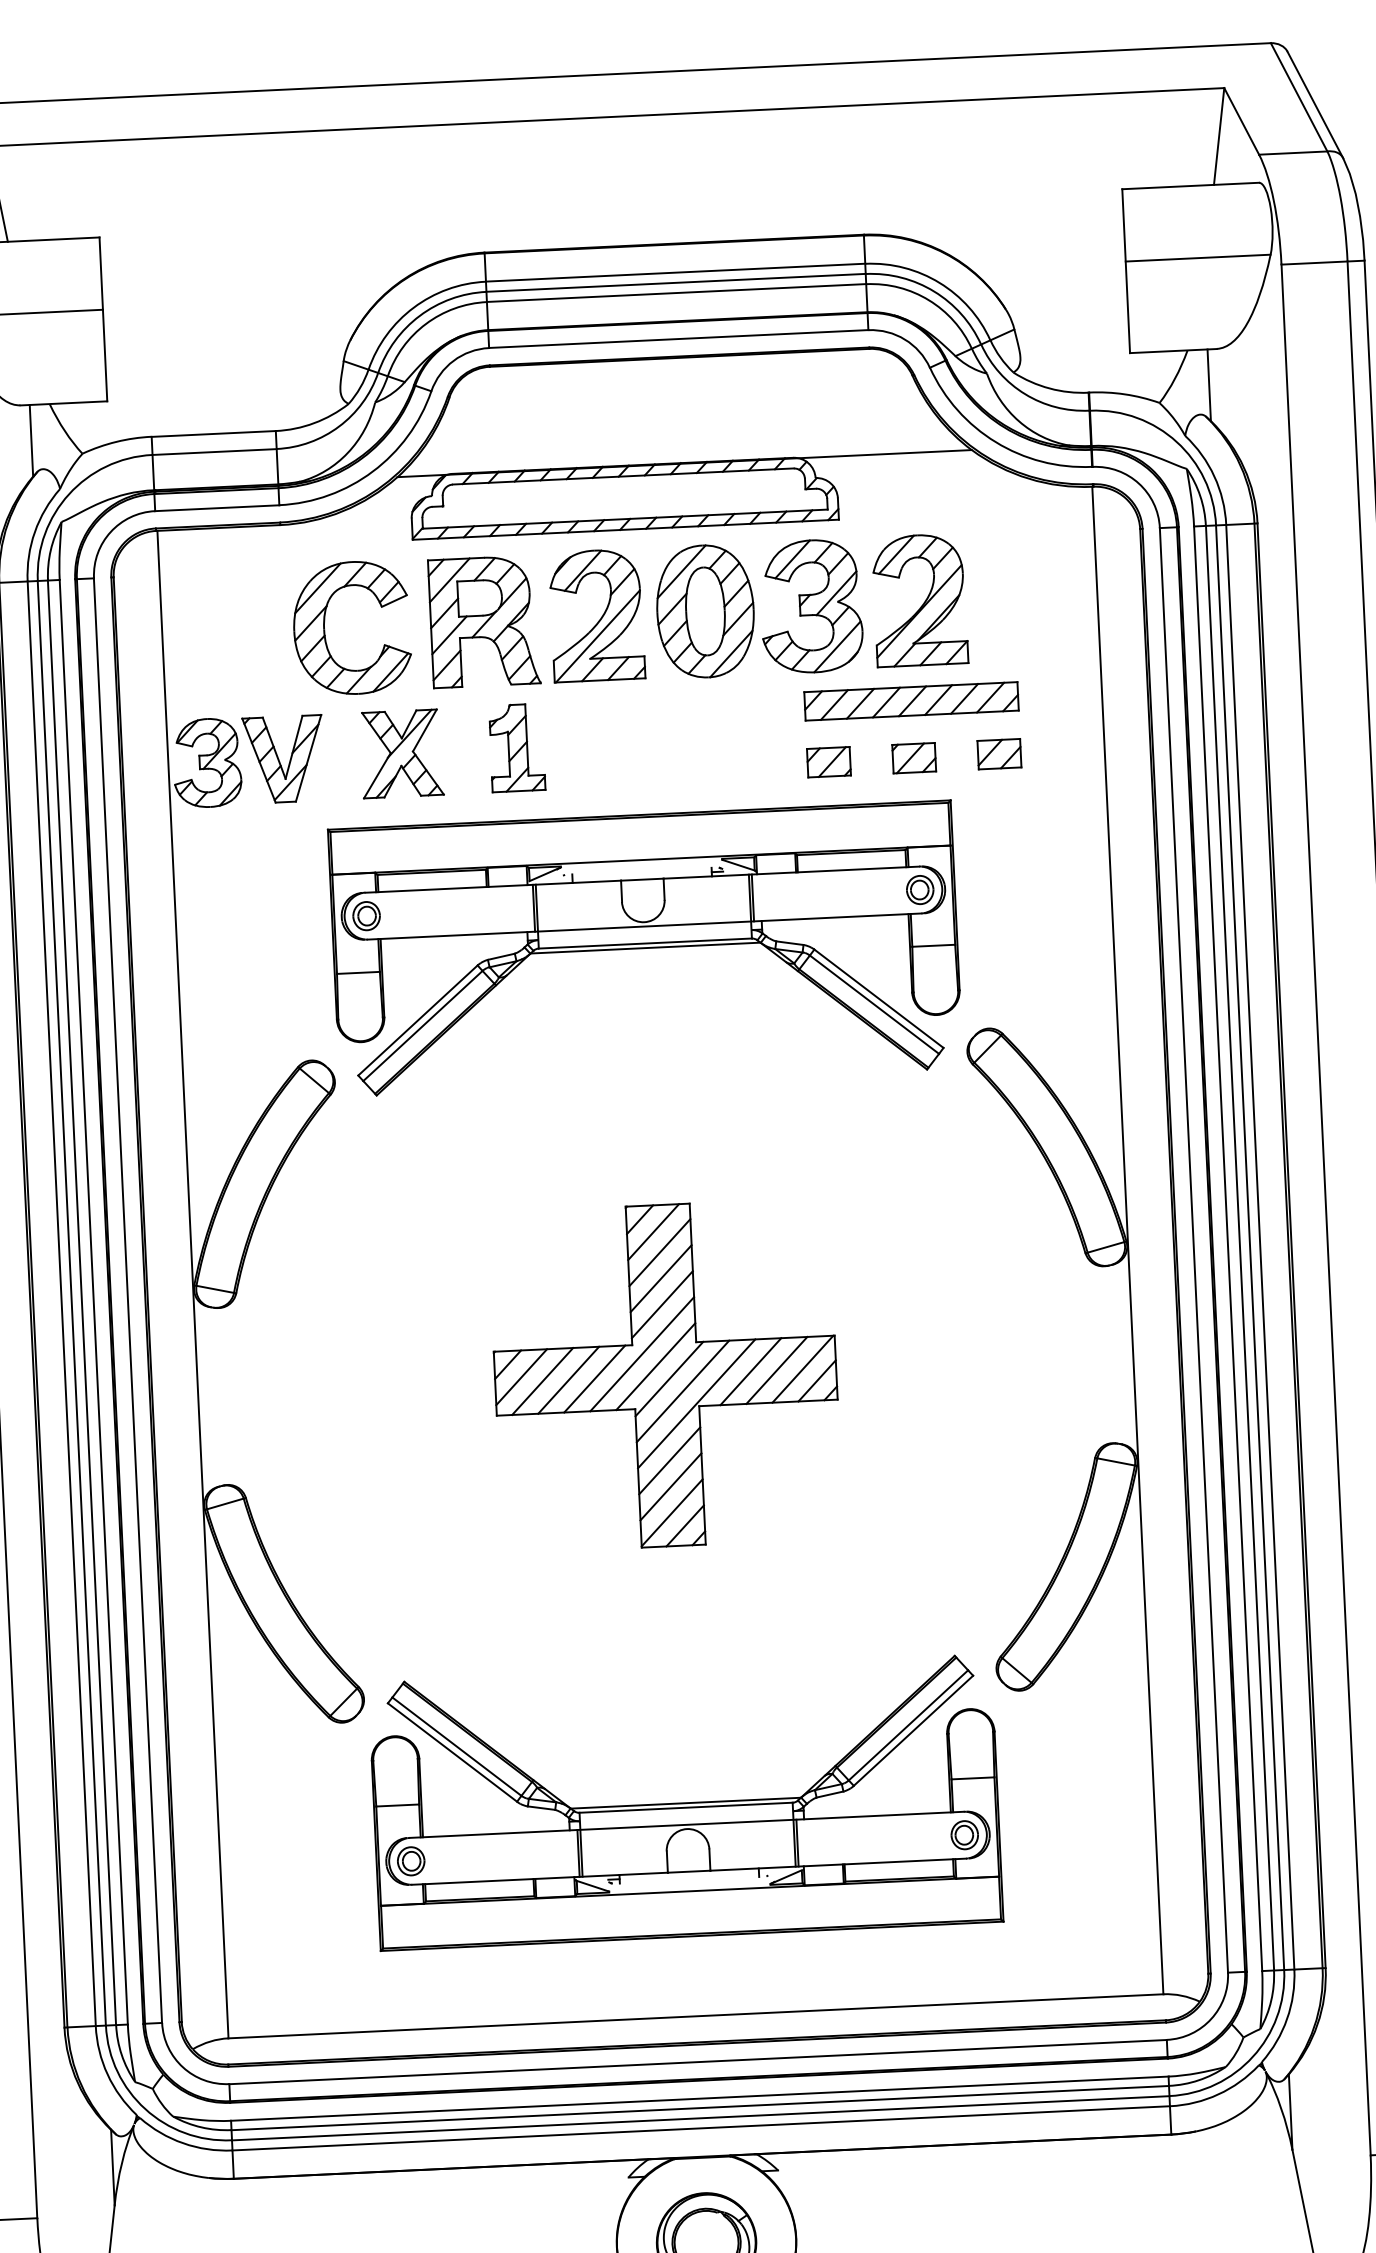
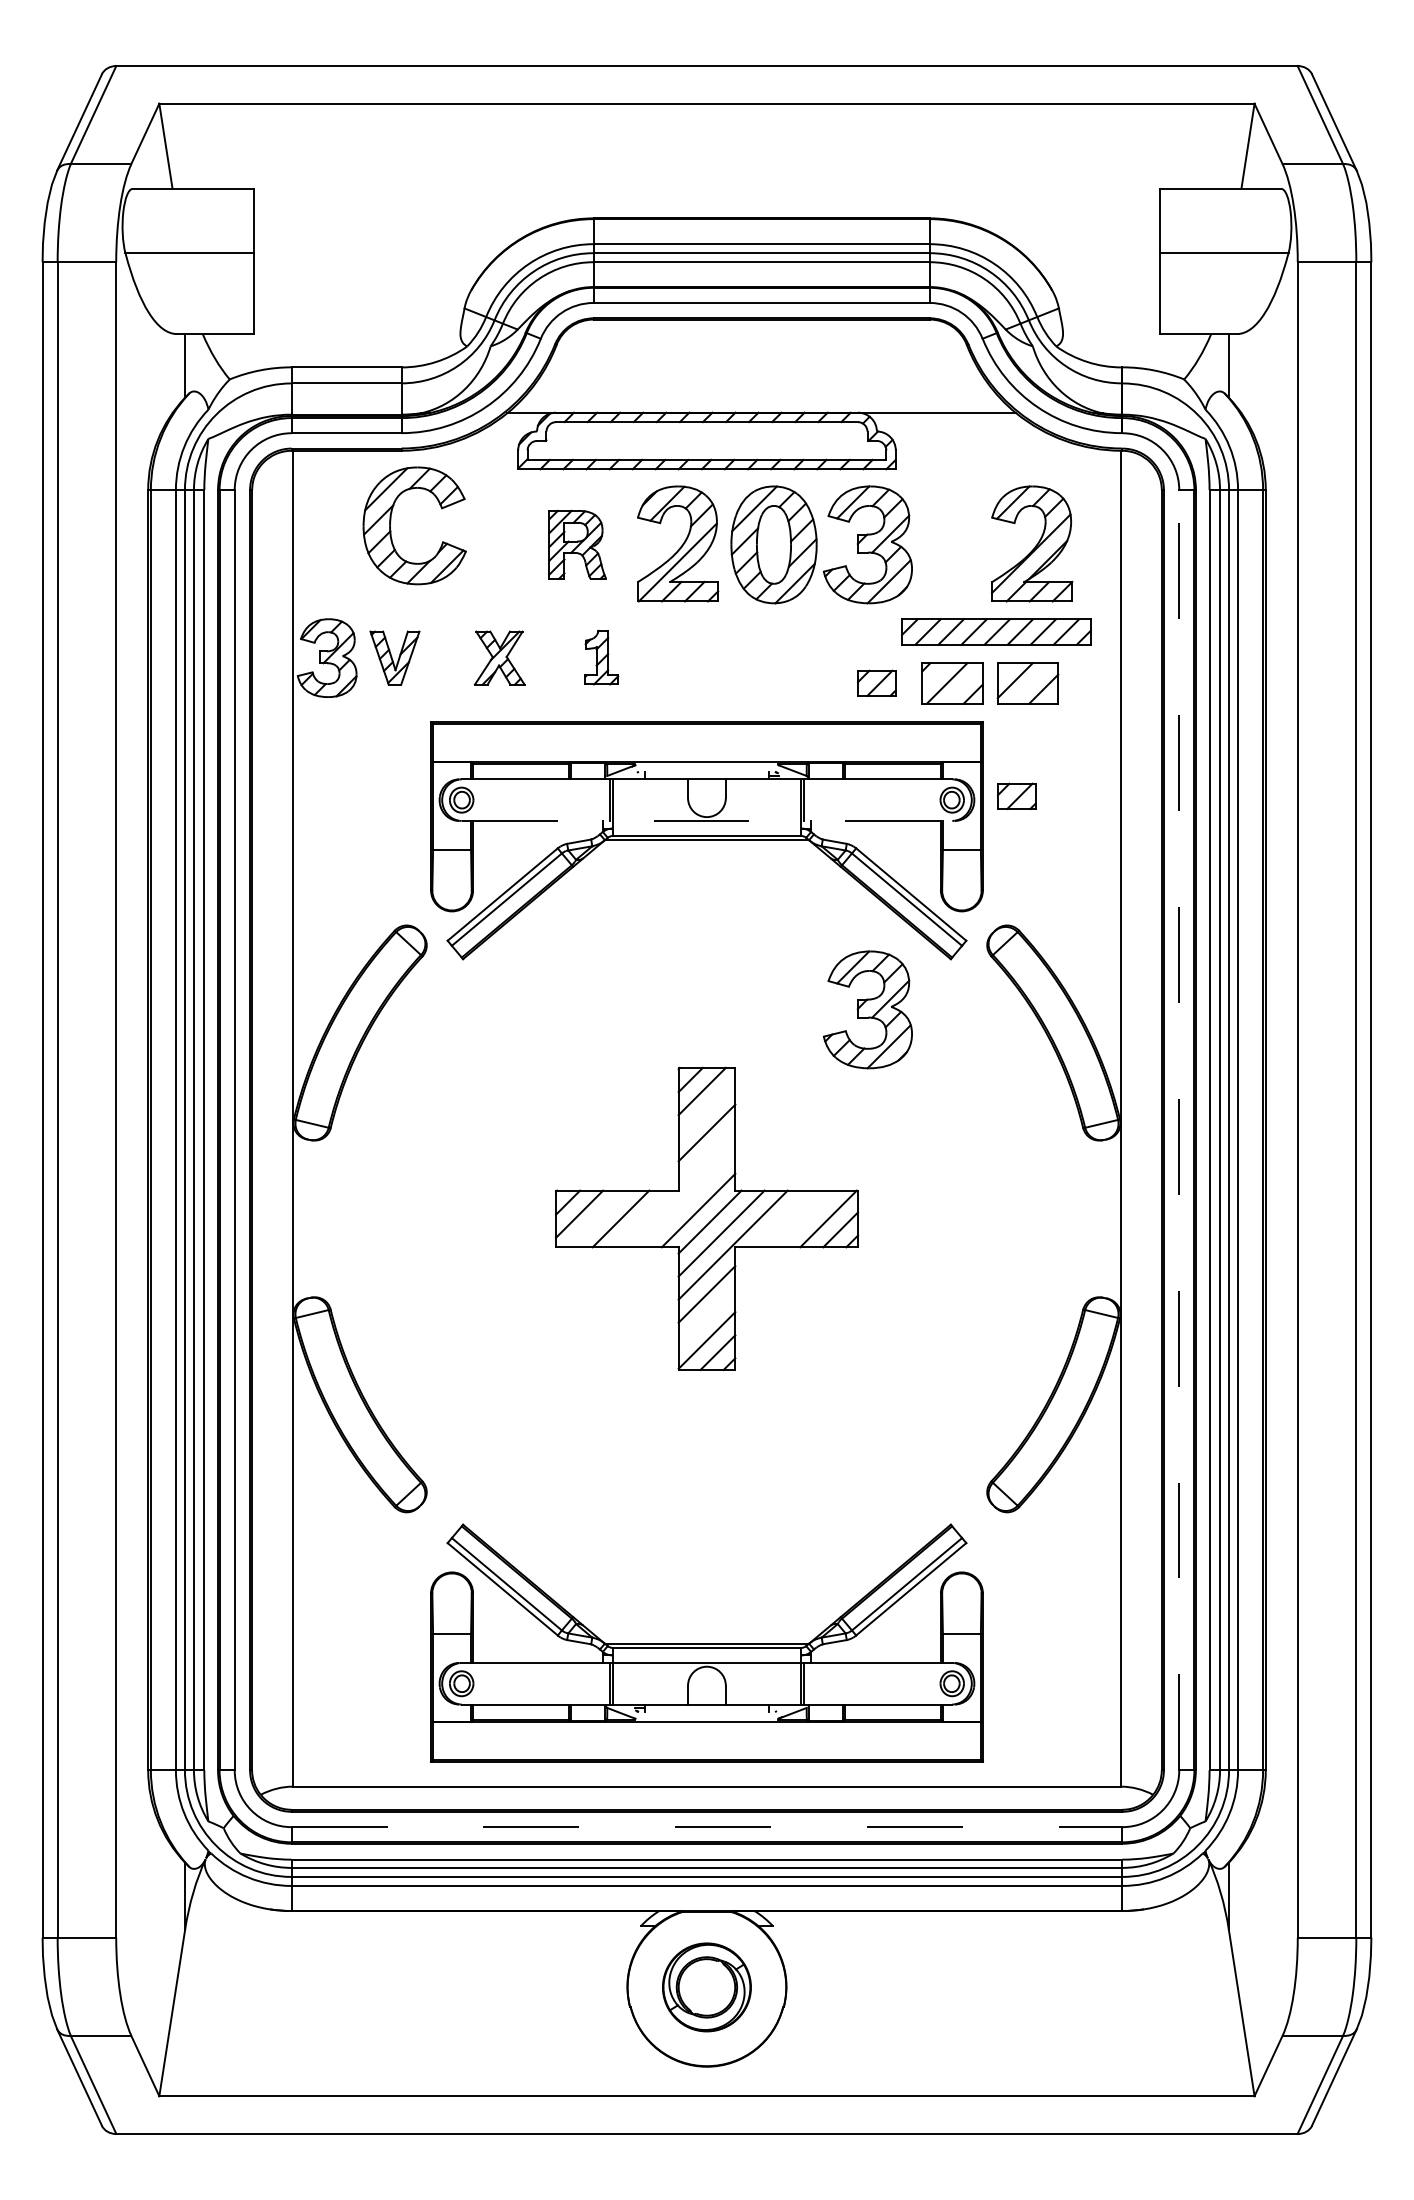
part: (920, 599) -> (1032, 543), moved
part: (483, 621) -> (577, 544), size x0.6
part: (325, 624) -> (391, 521), moved
part: (911, 700) -> (996, 631), moved
part: (516, 747) -> (601, 657), size x0.7
part: (401, 753) -> (499, 657), size x0.7
part: (998, 753) -> (1027, 682), size x1.6
part: (914, 757) -> (952, 682), size x1.6
part: (283, 758) -> (394, 657), size x0.7
part: (992, 881) -> (1016, 795), added
line: (645, 926) -> (707, 820), solid -> dashed
part: (835, 1130) -> (867, 1009), added
line: (1194, 1249) -> (1179, 1129), solid -> dashed
line: (659, 1252) -> (706, 1109), removed
line: (661, 1304) -> (706, 1155), removed
line: (641, 1353) -> (686, 1198), removed
line: (776, 1369) -> (805, 1218), removed
line: (750, 1371) -> (782, 1218), removed
line: (594, 1378) -> (643, 1218), removed
line: (542, 1380) -> (597, 1218), removed
line: (670, 1486) -> (706, 1317), removed
part: (685, 1801) -> (706, 1642), moved
line: (698, 2062) -> (707, 1827), solid -> dashed

